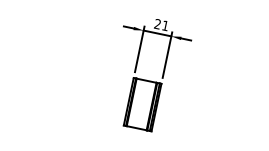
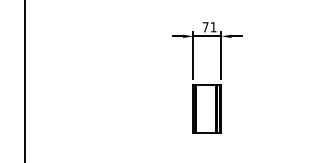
text: (157, 24) -> (205, 27), 21 -> 71

